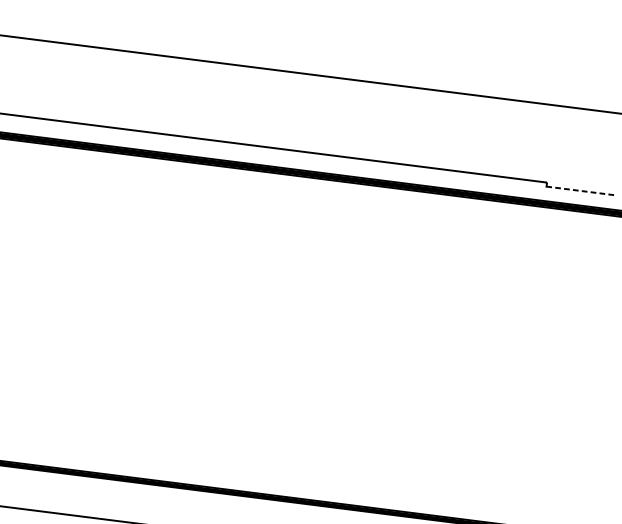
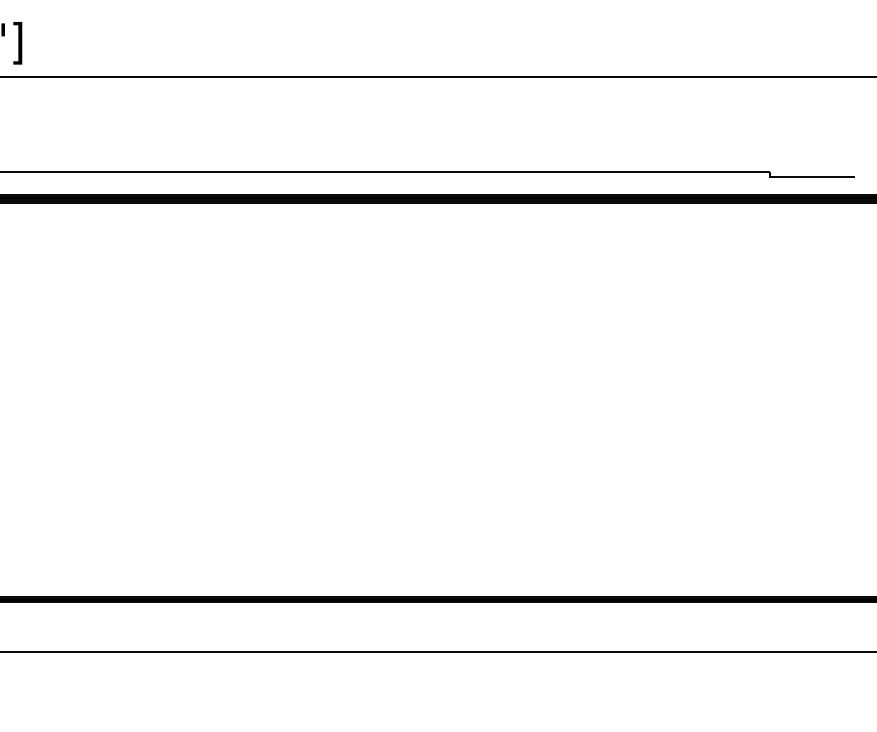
line: (580, 191) -> (812, 177), dashed -> solid

